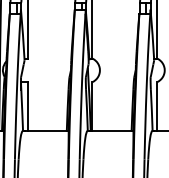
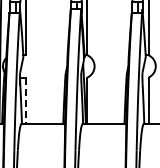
line: (27, 106) -> (26, 100), solid -> dashed

